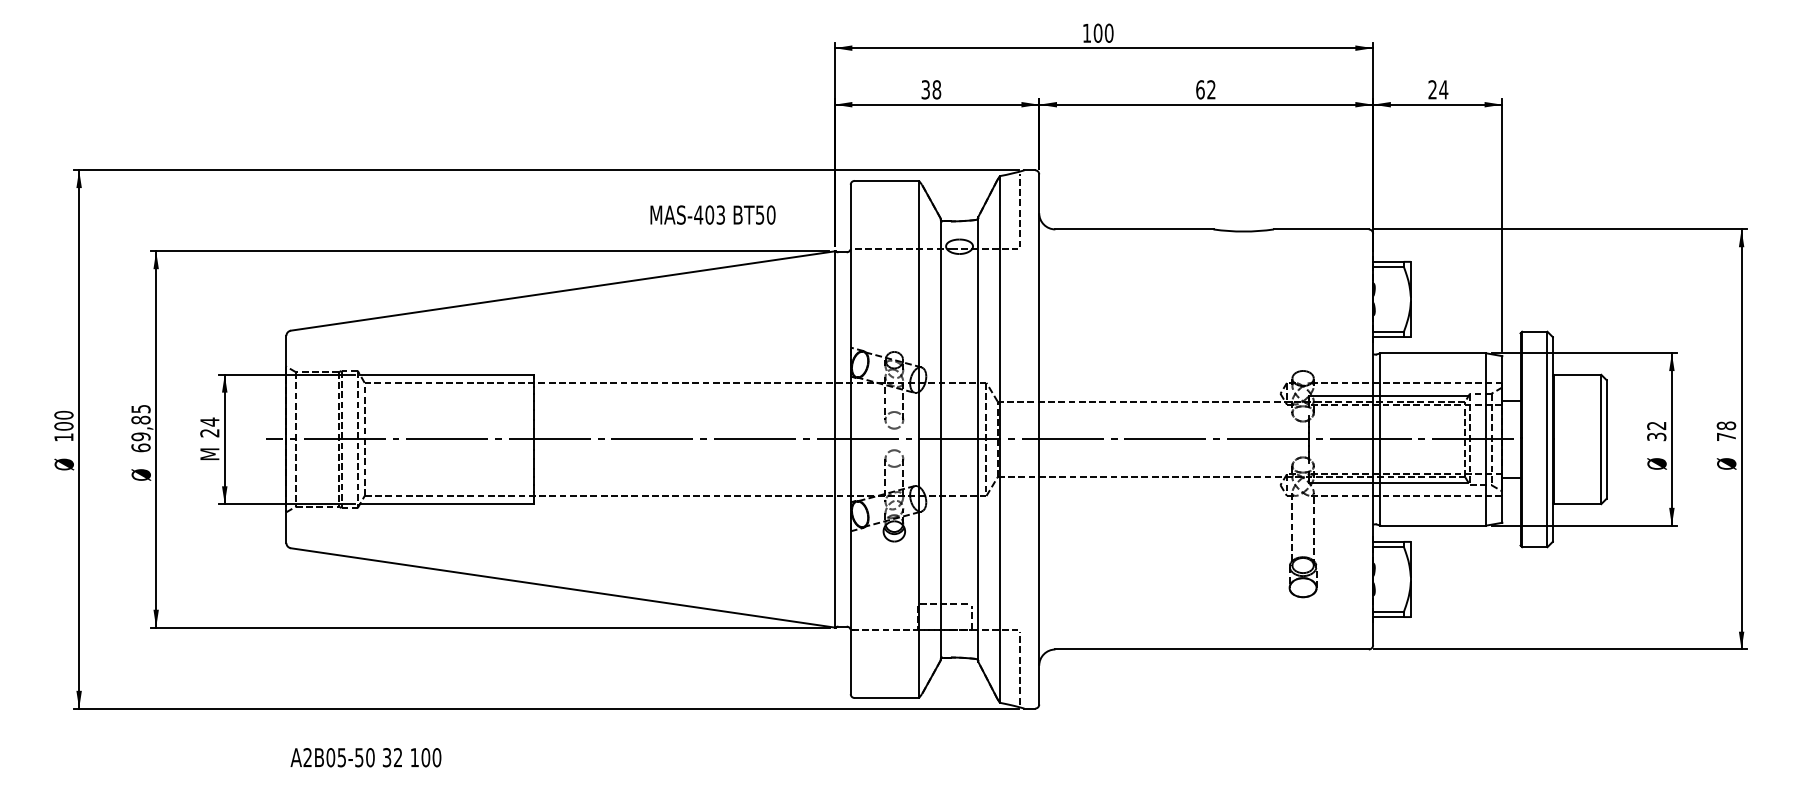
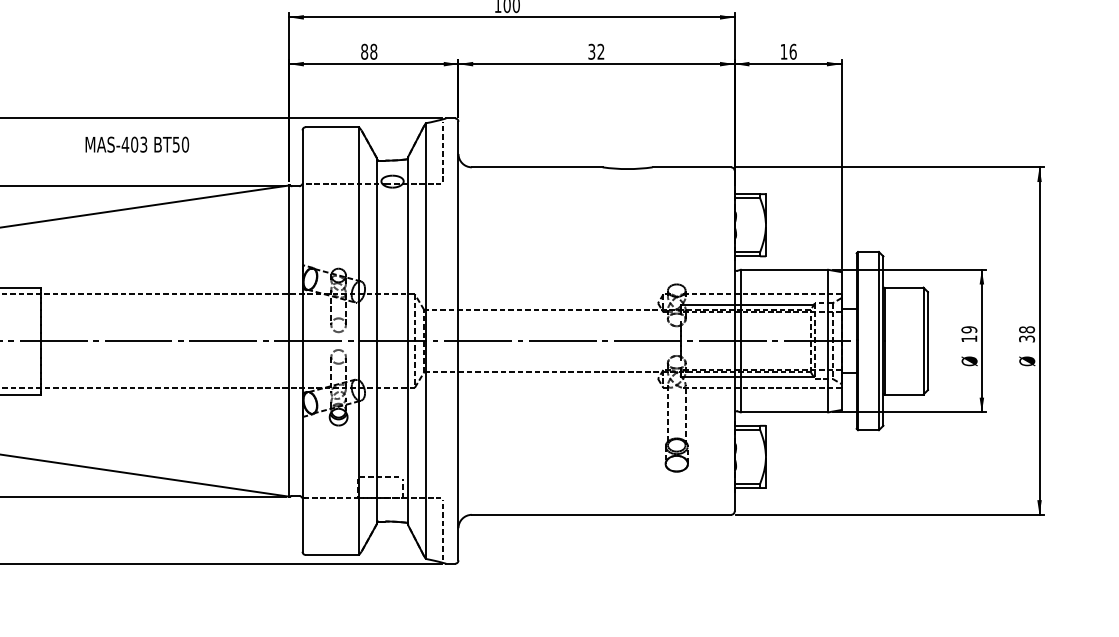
text: (925, 89) -> (364, 51), 38 -> 88
text: (1200, 89) -> (591, 51), 62 -> 32
text: (1438, 89) -> (788, 51), 24 -> 16
text: (712, 214) -> (136, 144), moved
text: (1656, 431) -> (969, 334), 32 -> 19
text: (1726, 436) -> (1027, 338), 78 -> 38

